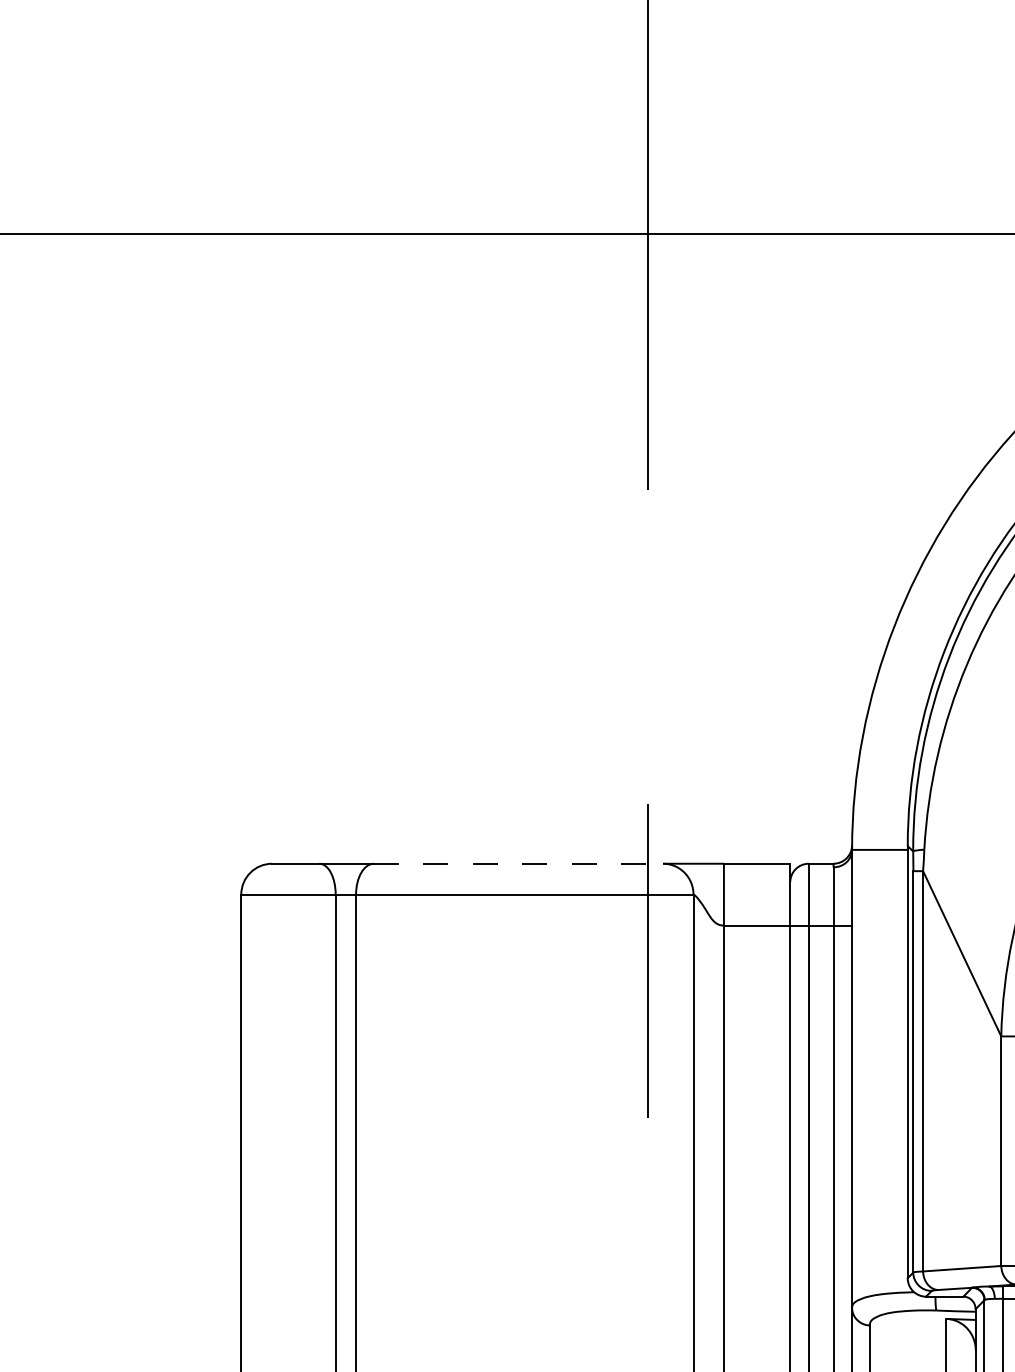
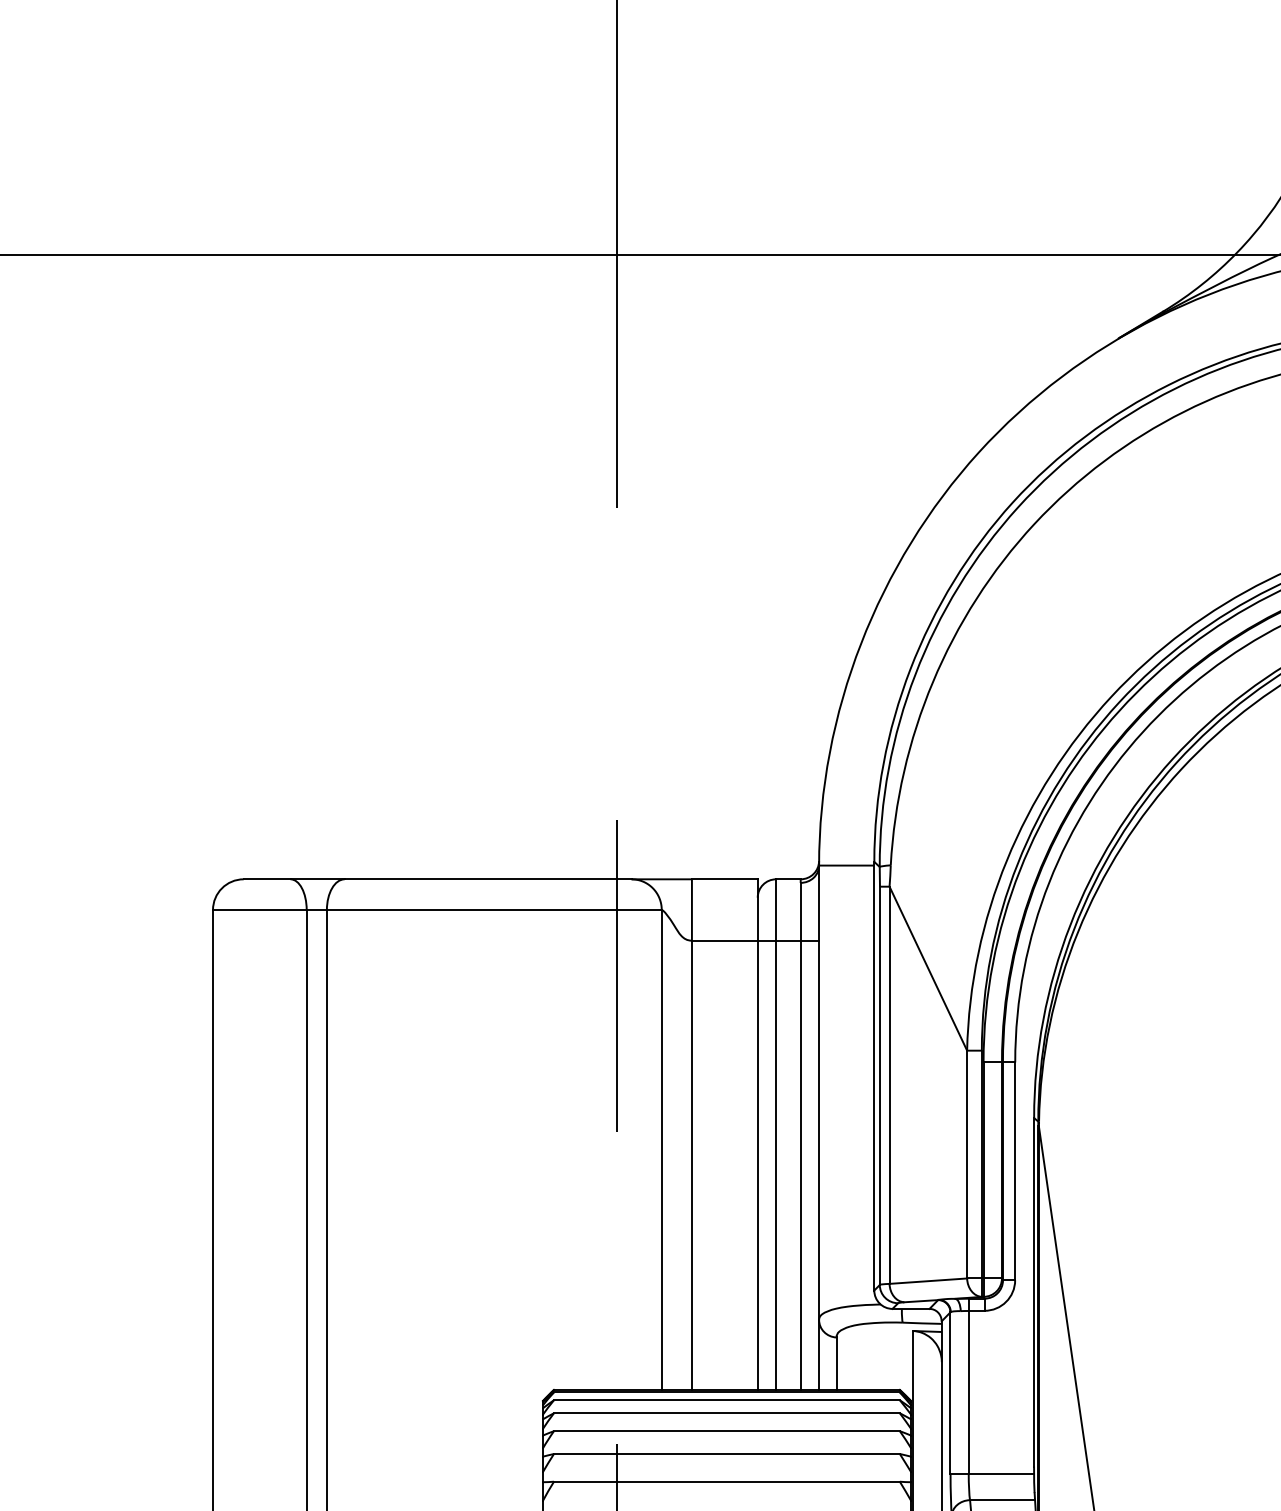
line: (518, 863) -> (488, 879), dashed -> solid

